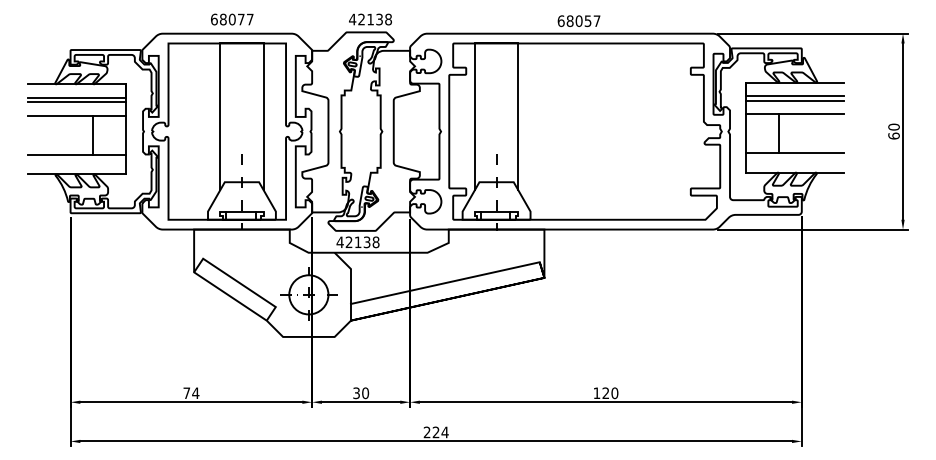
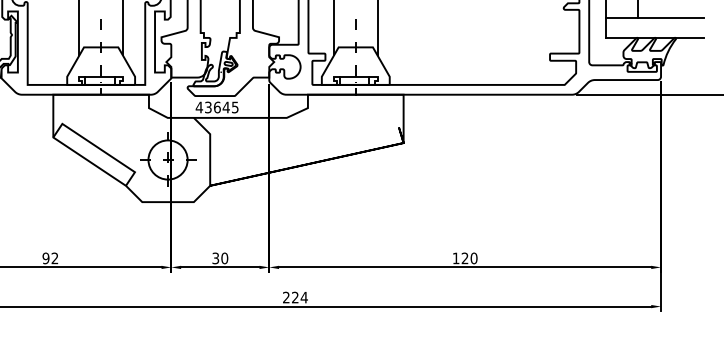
text: (362, 242) -> (221, 107), 42138 -> 43645
line: (444, 282) -> (303, 147), removed
text: (191, 393) -> (50, 258), 74 -> 92

